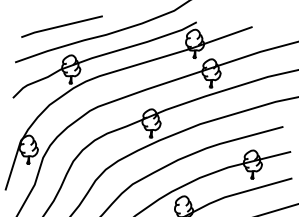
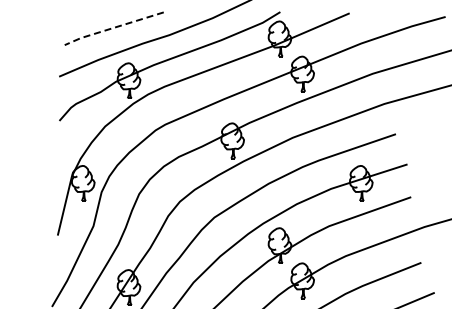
line: (61, 26) -> (113, 28), solid -> dashed

